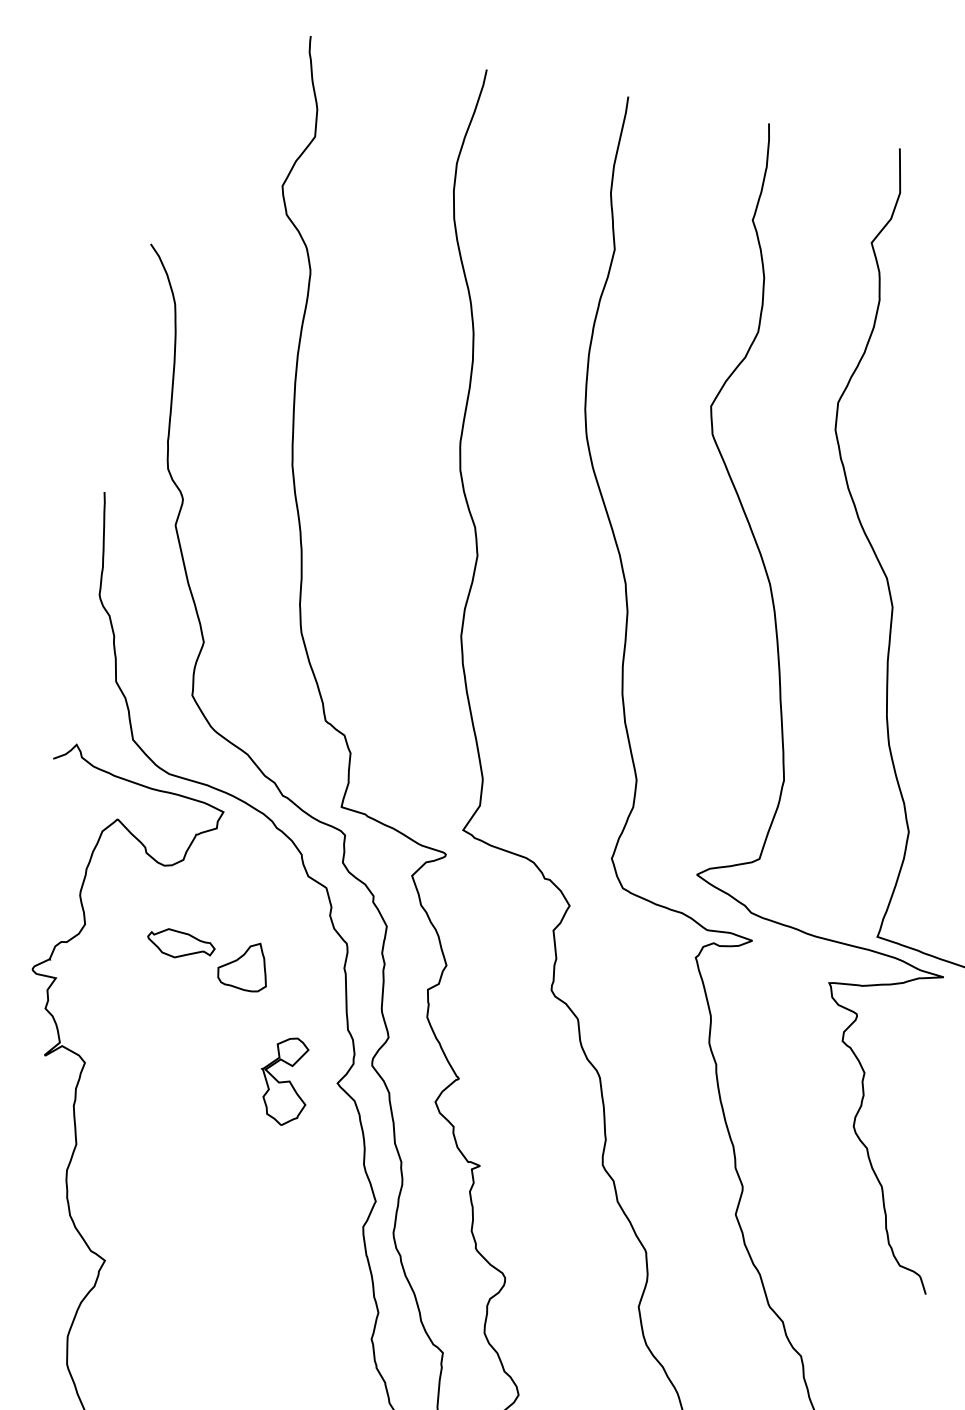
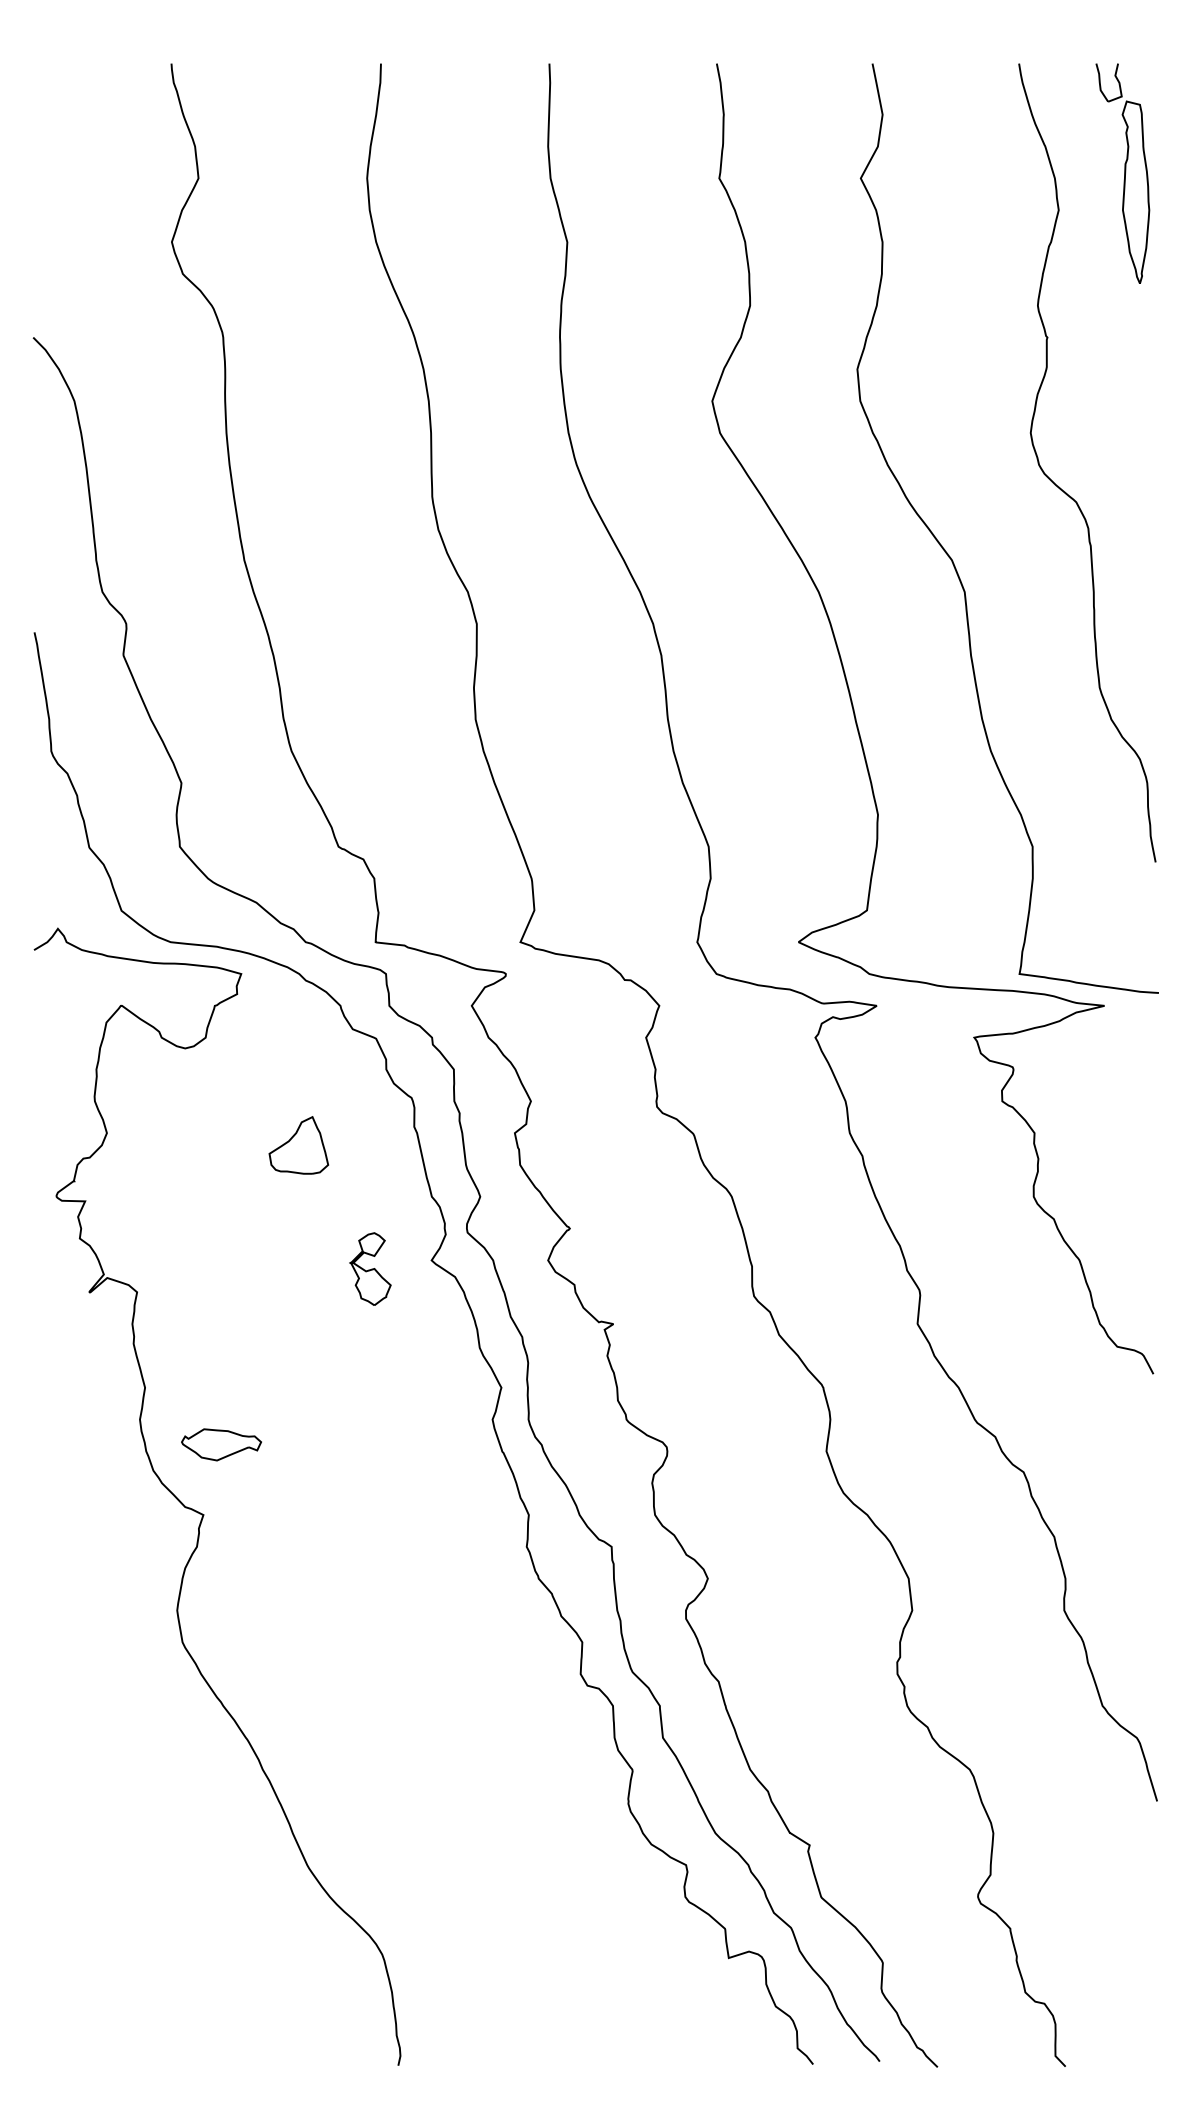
part: (181, 944) -> (221, 1444), moved
part: (284, 1080) -> (370, 1268), size x0.7

